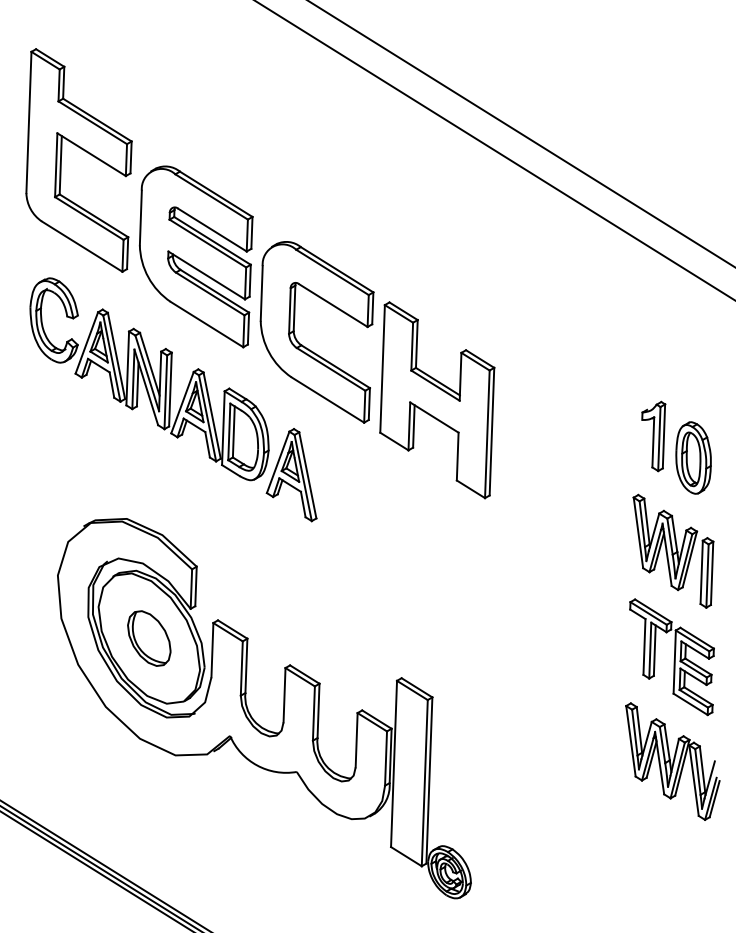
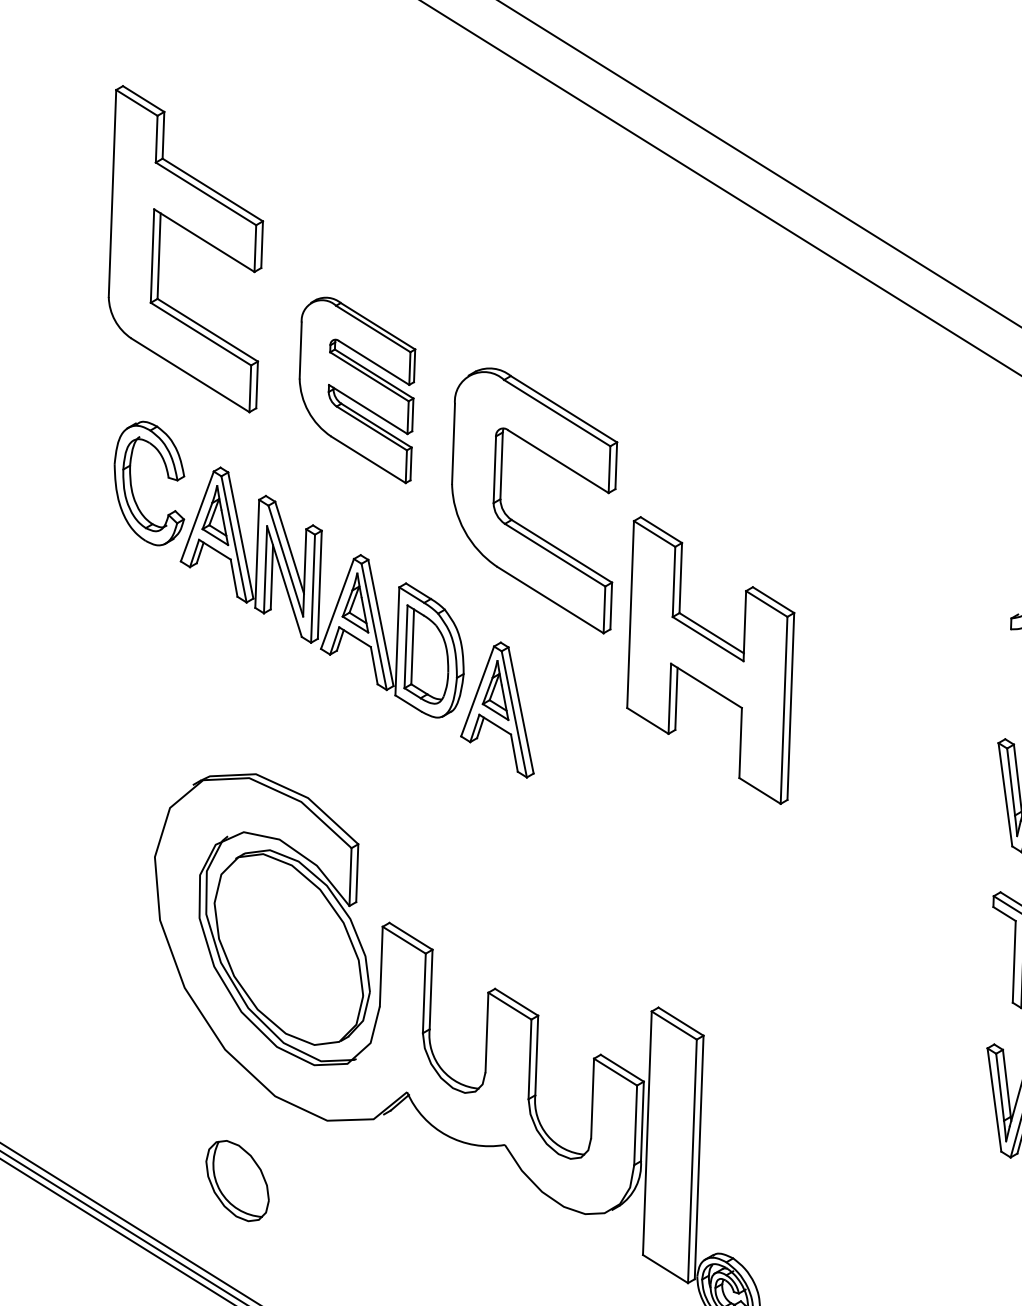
part: (195, 256) -> (356, 389), size x0.7
part: (437, 400) -> (711, 660), moved
part: (149, 638) -> (237, 1180), moved

